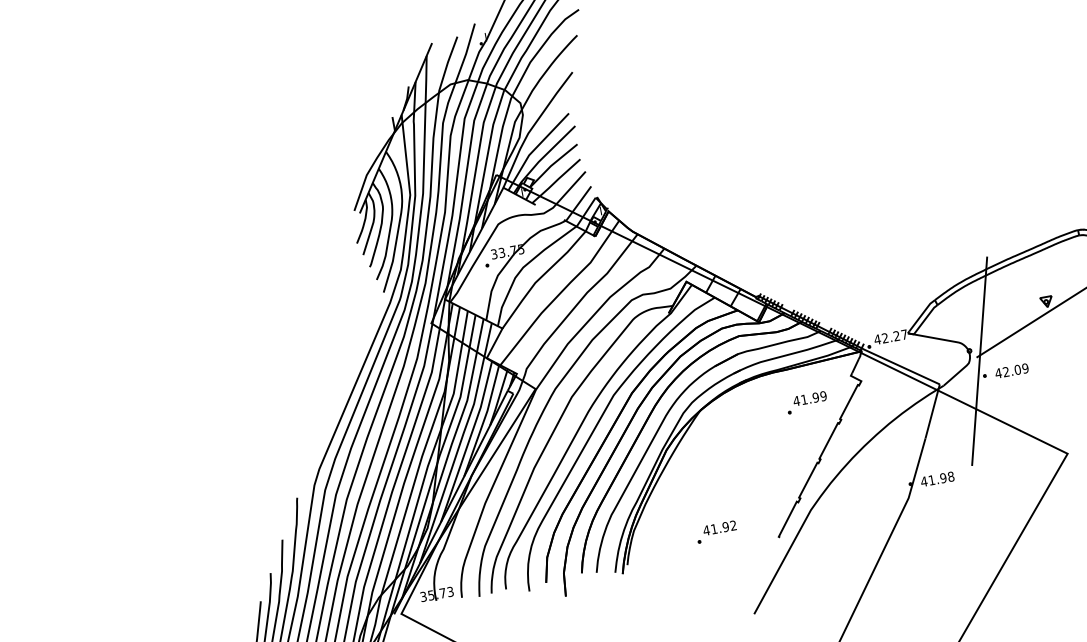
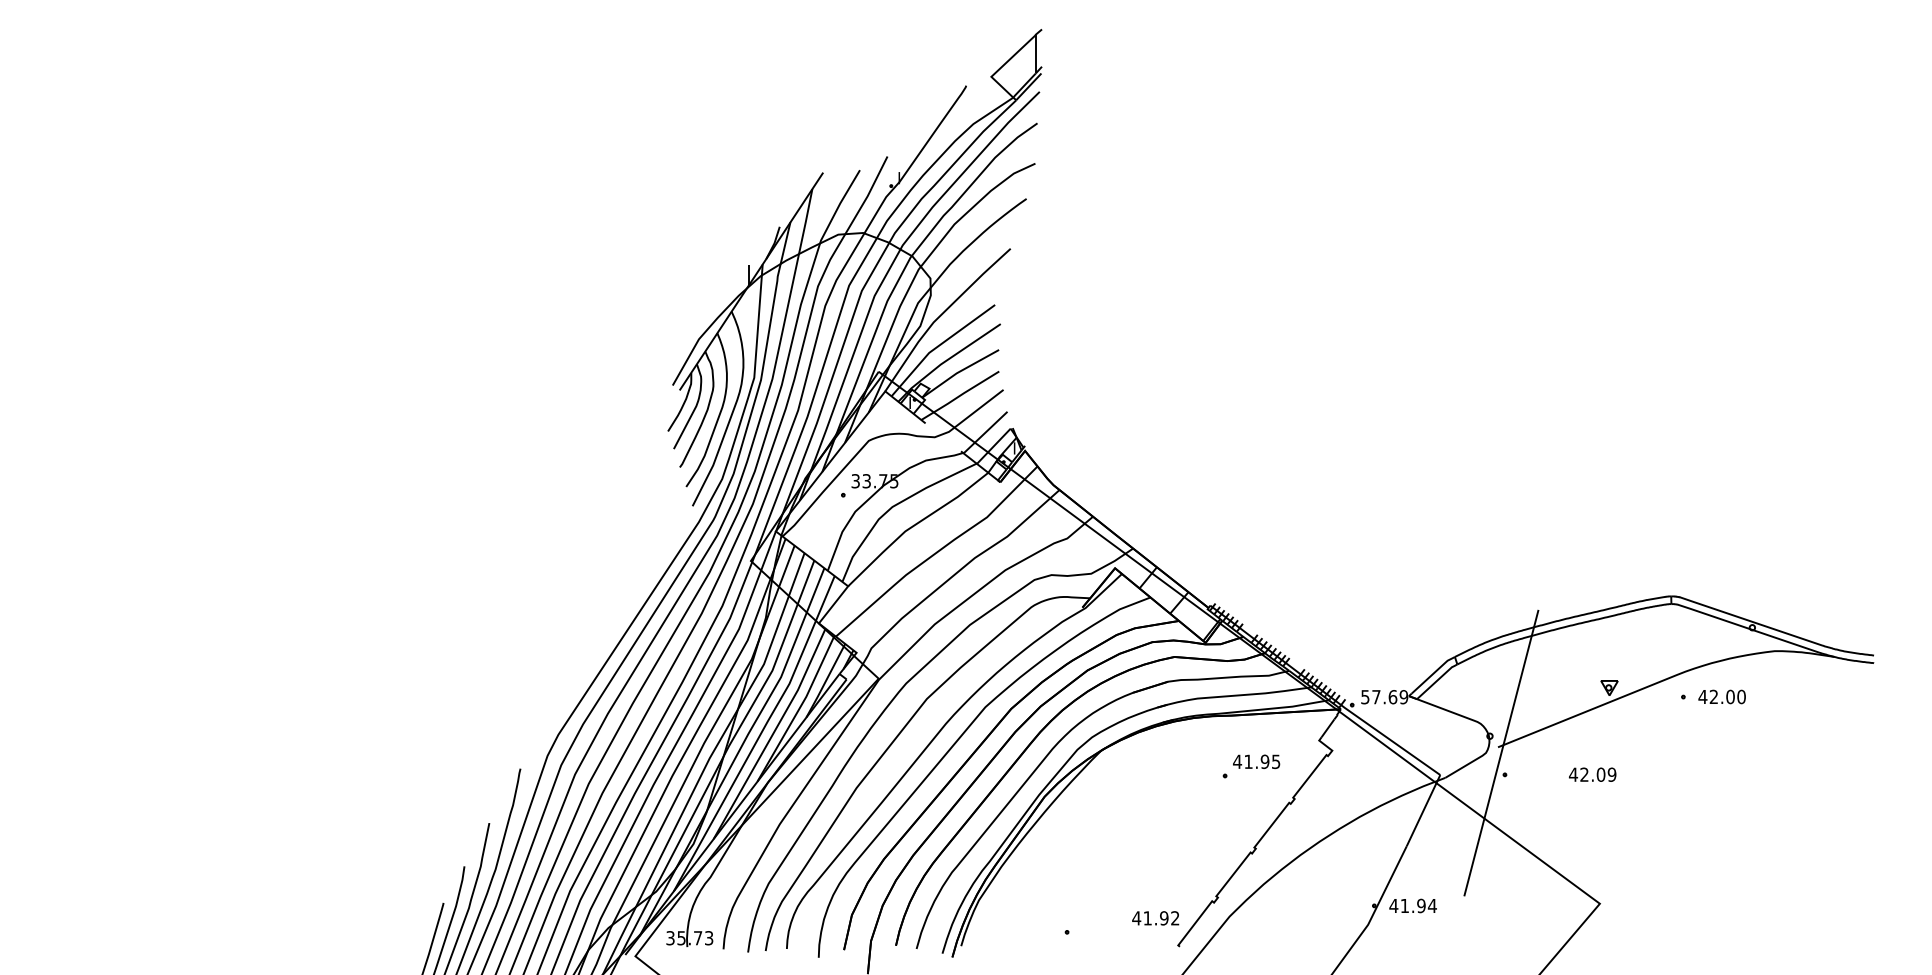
text: (890, 337) -> (1384, 697), 42.27 -> 57.69
text: (1011, 370) -> (1592, 774), moved
text: (823, 396) -> (1275, 761), 41.99 -> 41.95
text: (950, 476) -> (1431, 905), 41.98 -> 41.94
text: (719, 528) -> (1155, 918), moved

